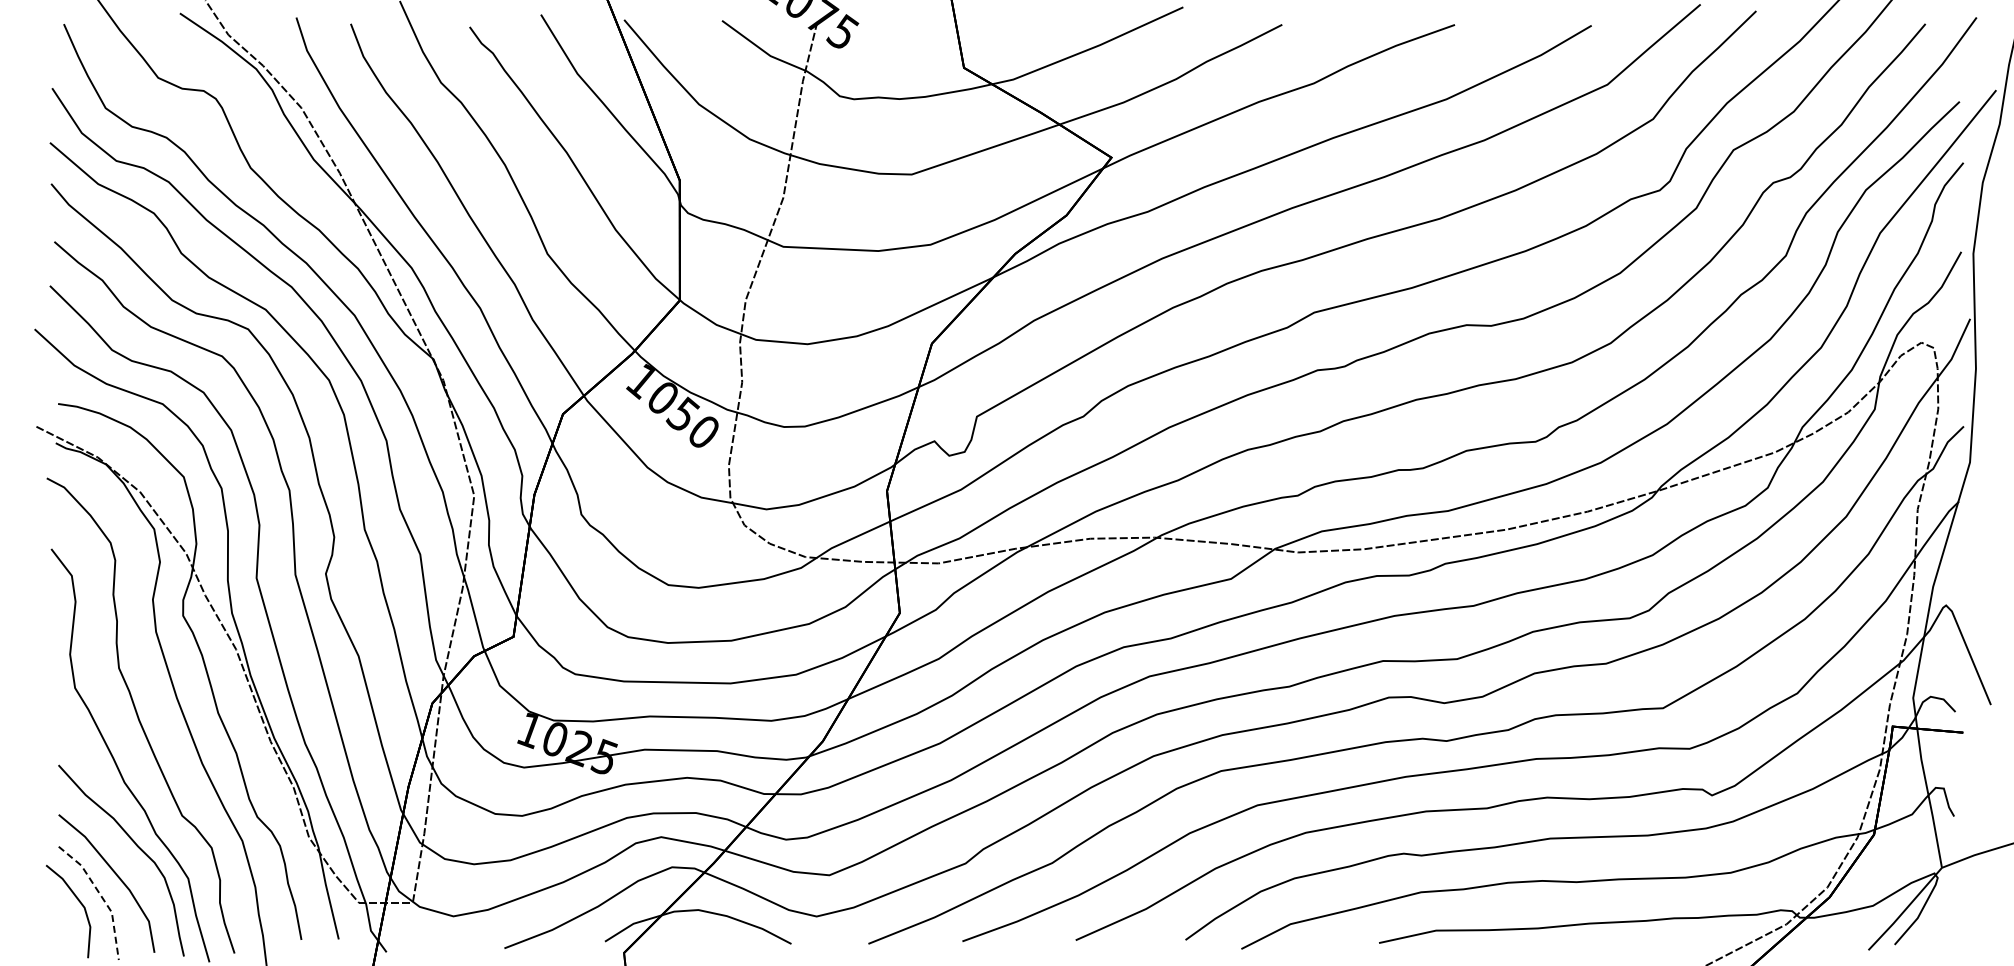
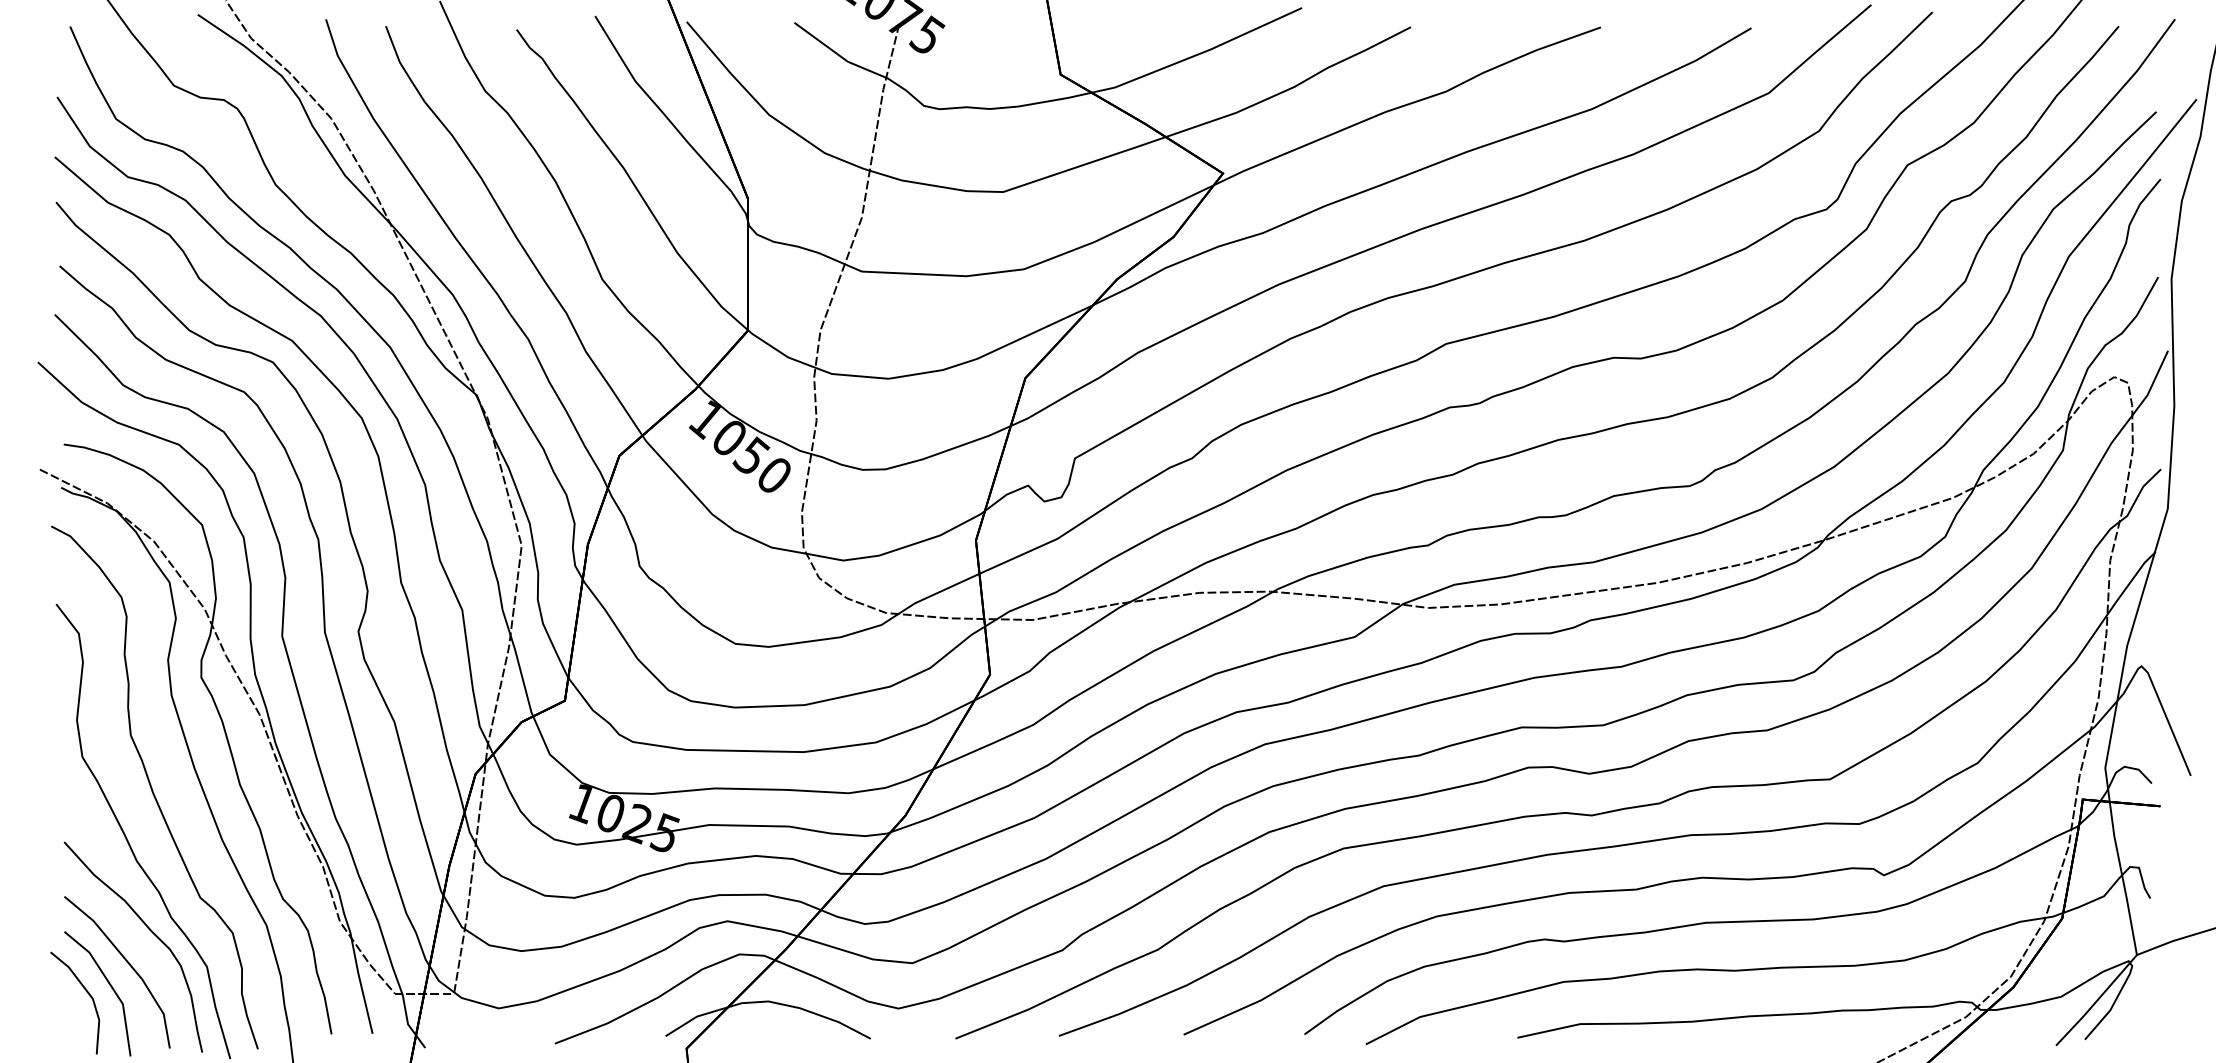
line: (102, 897) -> (112, 987), dashed -> solid

